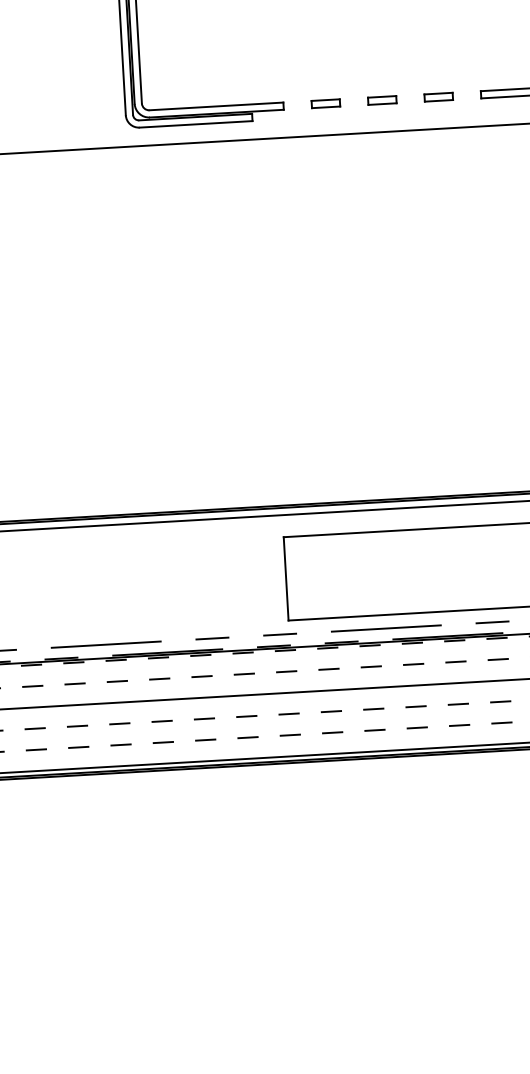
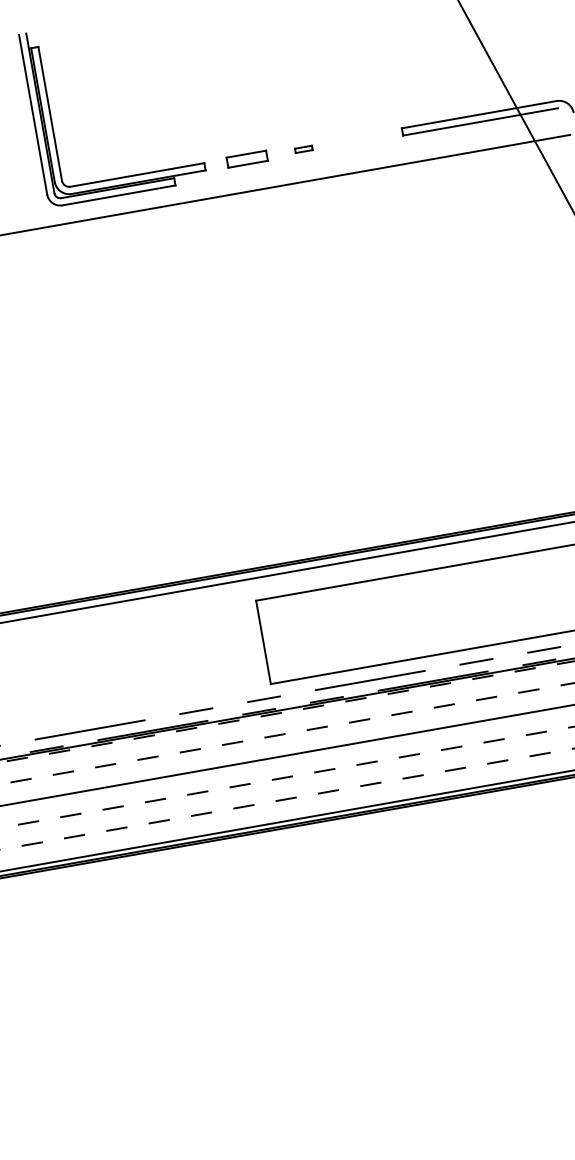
part: (438, 97) -> (359, 139), removed
part: (382, 100) -> (303, 149), size x0.6
part: (326, 103) -> (247, 159), size x1.4

